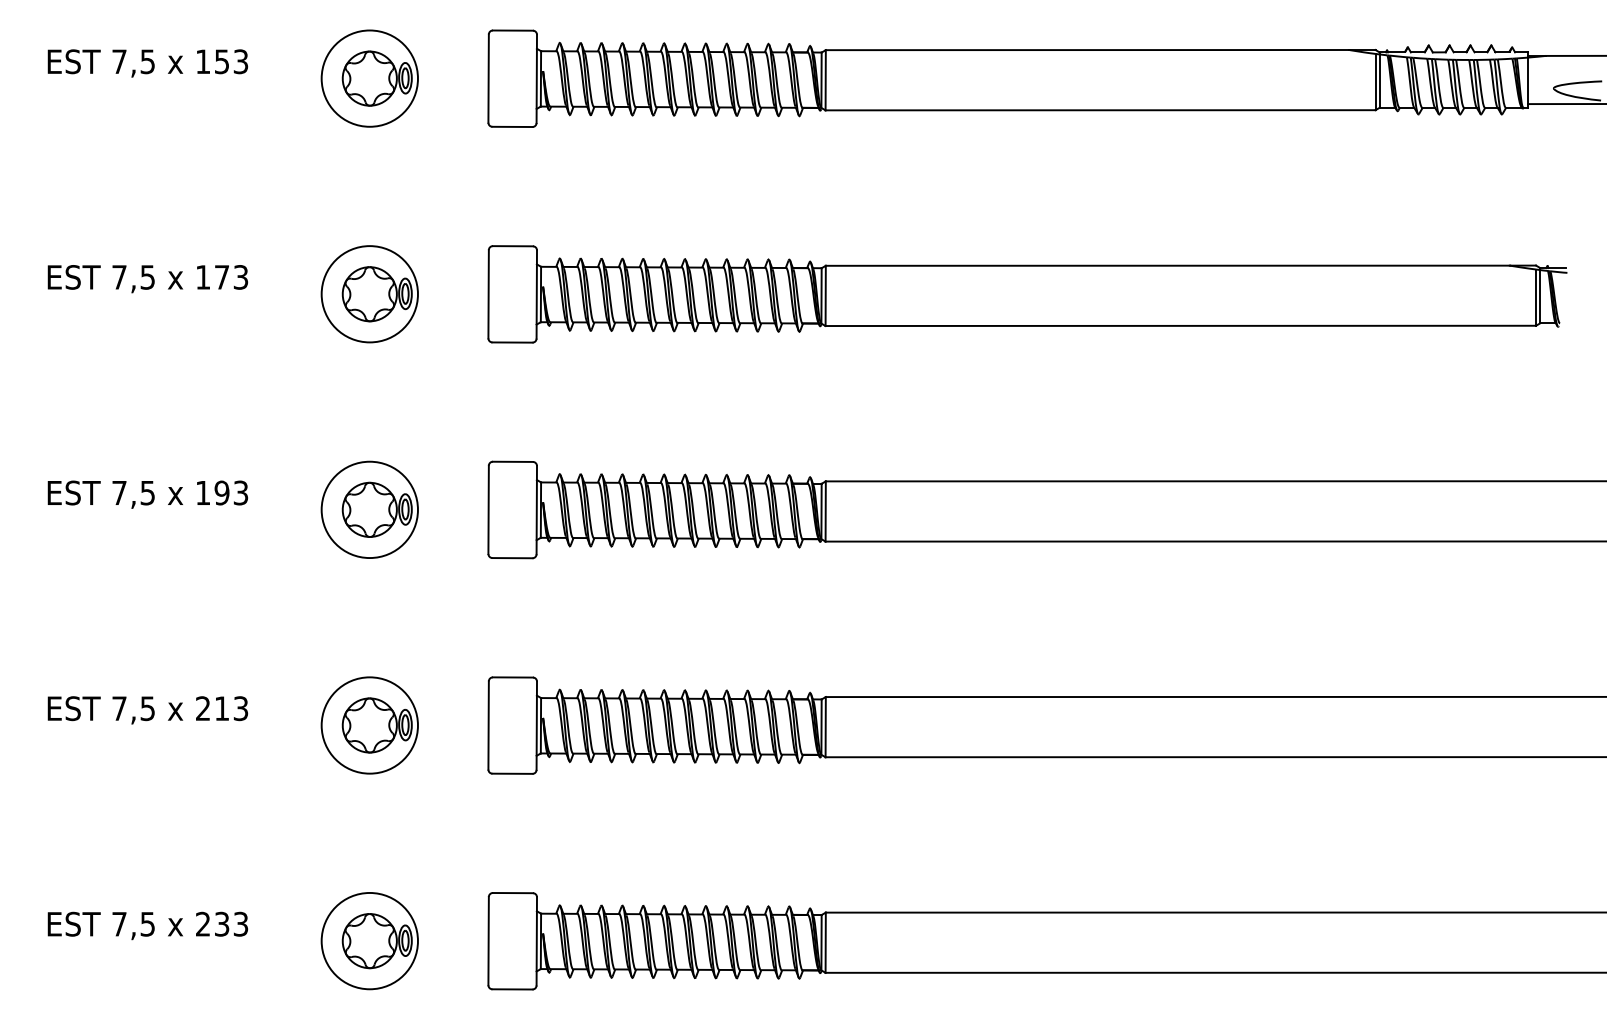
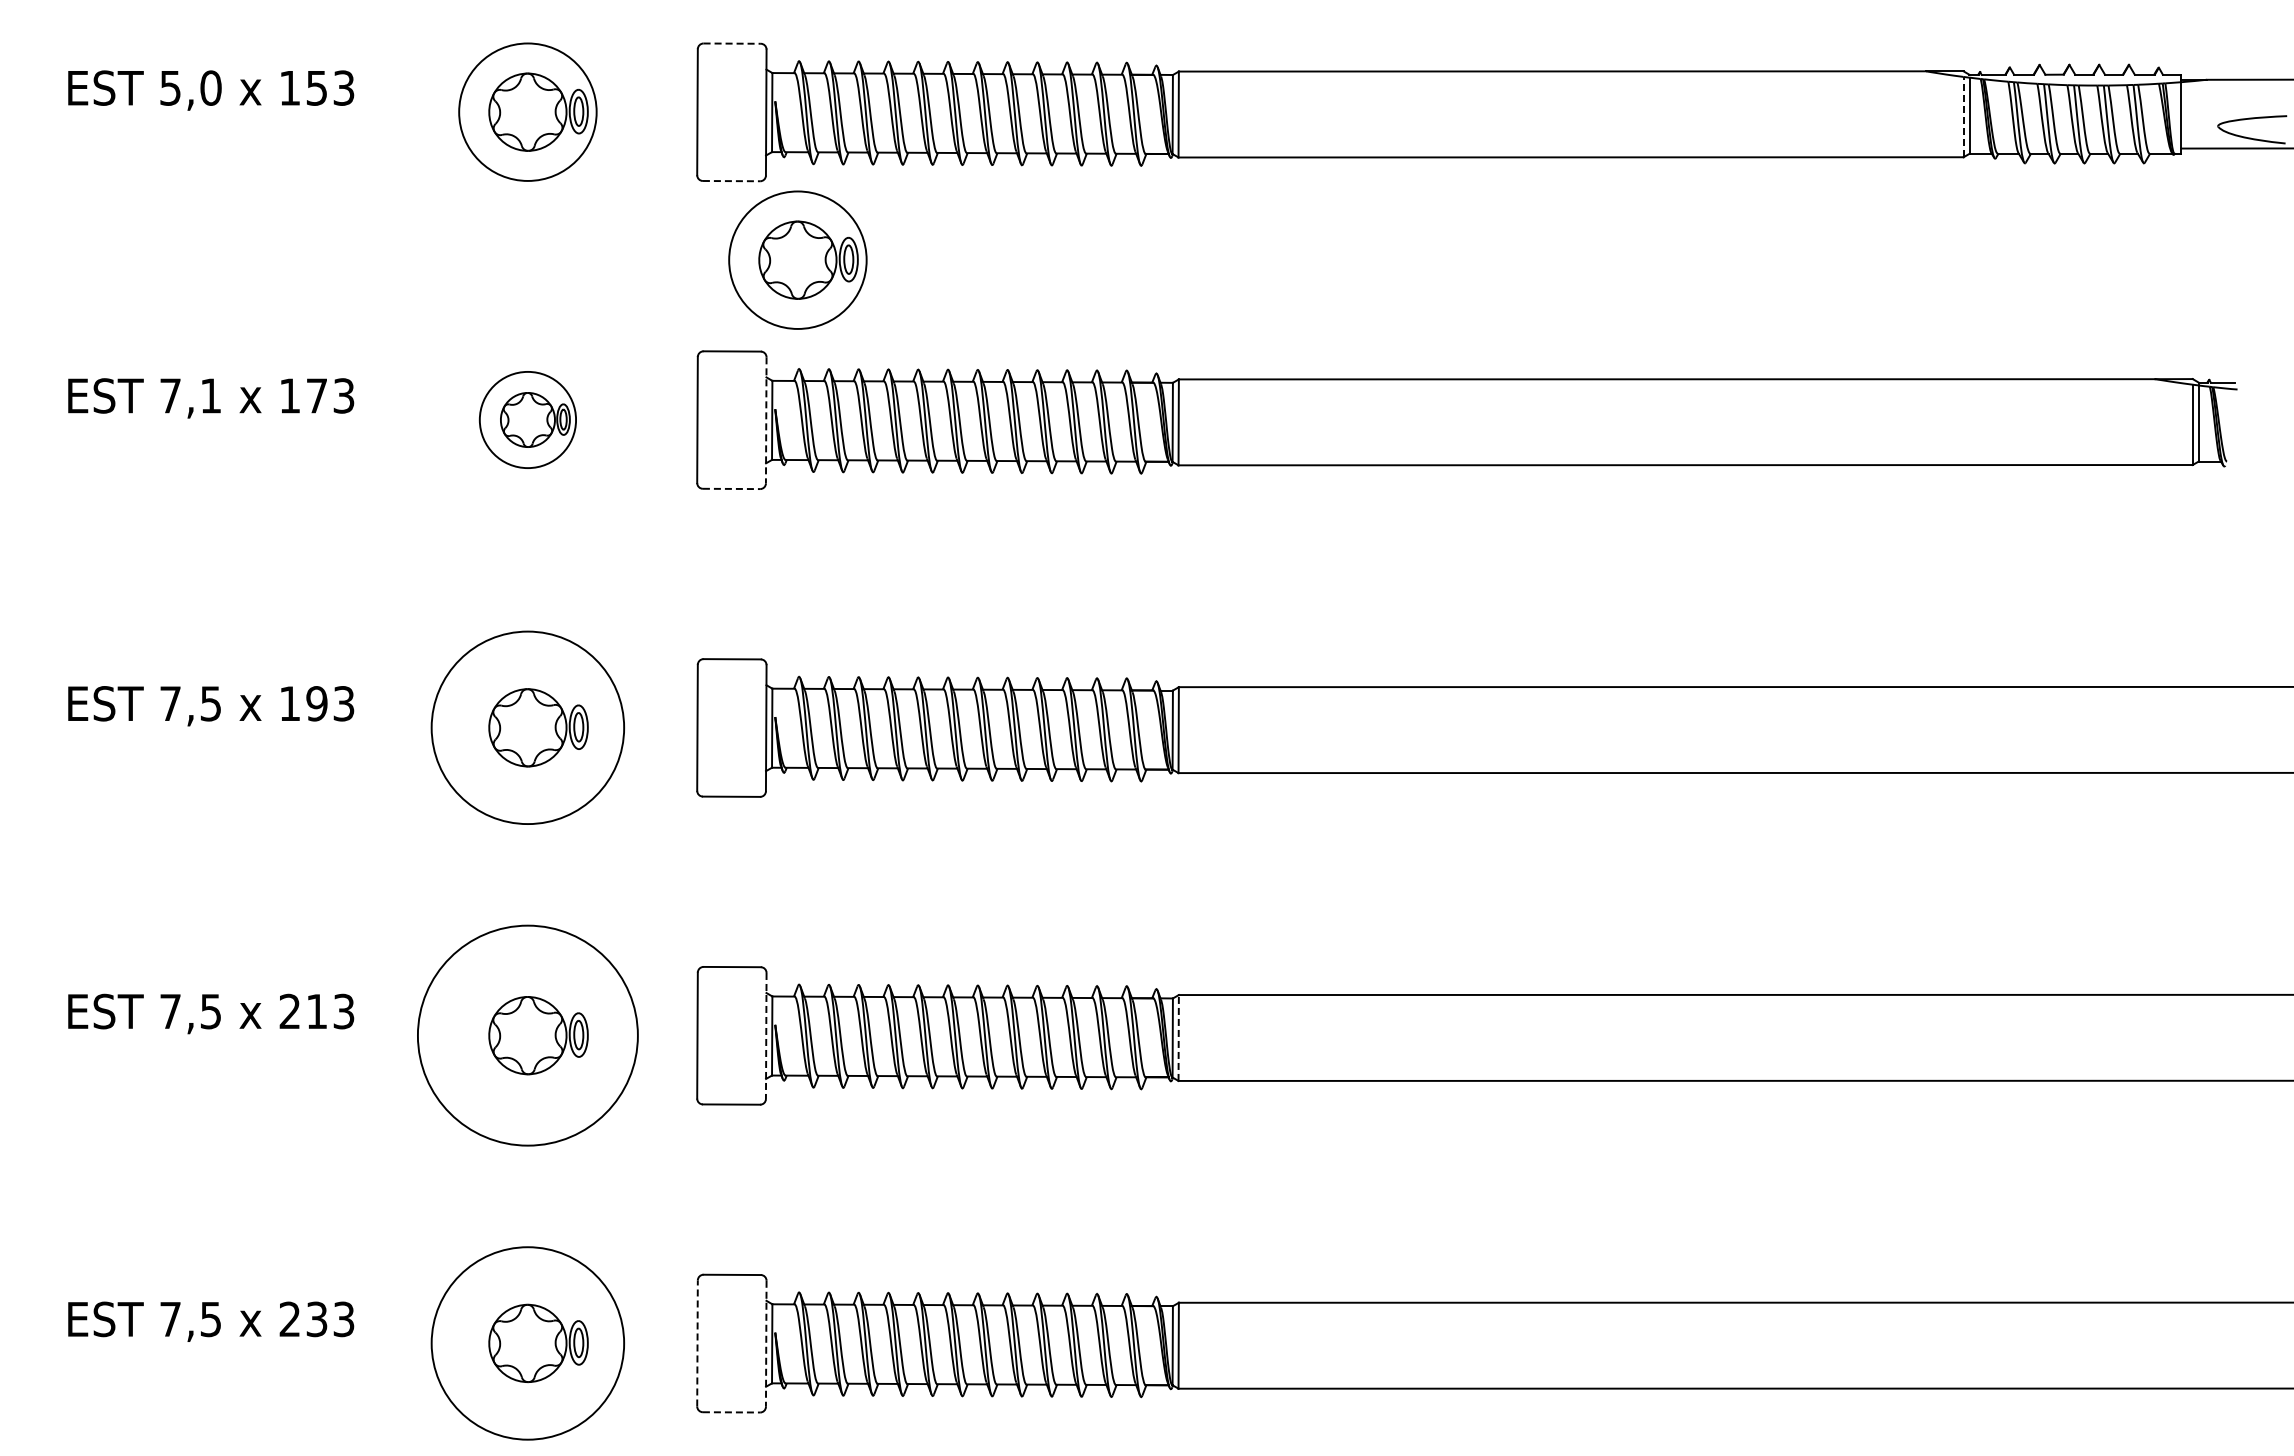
line: (513, 30) -> (732, 43), solid -> dashed
text: (133, 61) -> (190, 87), 7,5 -> 5,0
line: (1375, 81) -> (1963, 116), solid -> dashed
line: (512, 127) -> (731, 181), solid -> dashed
part: (558, 181) -> (797, 259), added
text: (147, 277) -> (210, 395), 7,5 -> 7,1
part: (369, 293) -> (527, 419), size x0.7
line: (536, 294) -> (766, 420), solid -> dashed
line: (512, 342) -> (731, 488), solid -> dashed
circle: (369, 509) -> (527, 727), size x1.4
circle: (369, 725) -> (527, 1035), size x1.6
line: (536, 726) -> (766, 1036), solid -> dashed
line: (825, 726) -> (1178, 1037), solid -> dashed
line: (488, 940) -> (697, 1342), solid -> dashed
circle: (369, 941) -> (527, 1343), size x1.4
line: (536, 941) -> (766, 1344), solid -> dashed
line: (512, 989) -> (731, 1412), solid -> dashed

